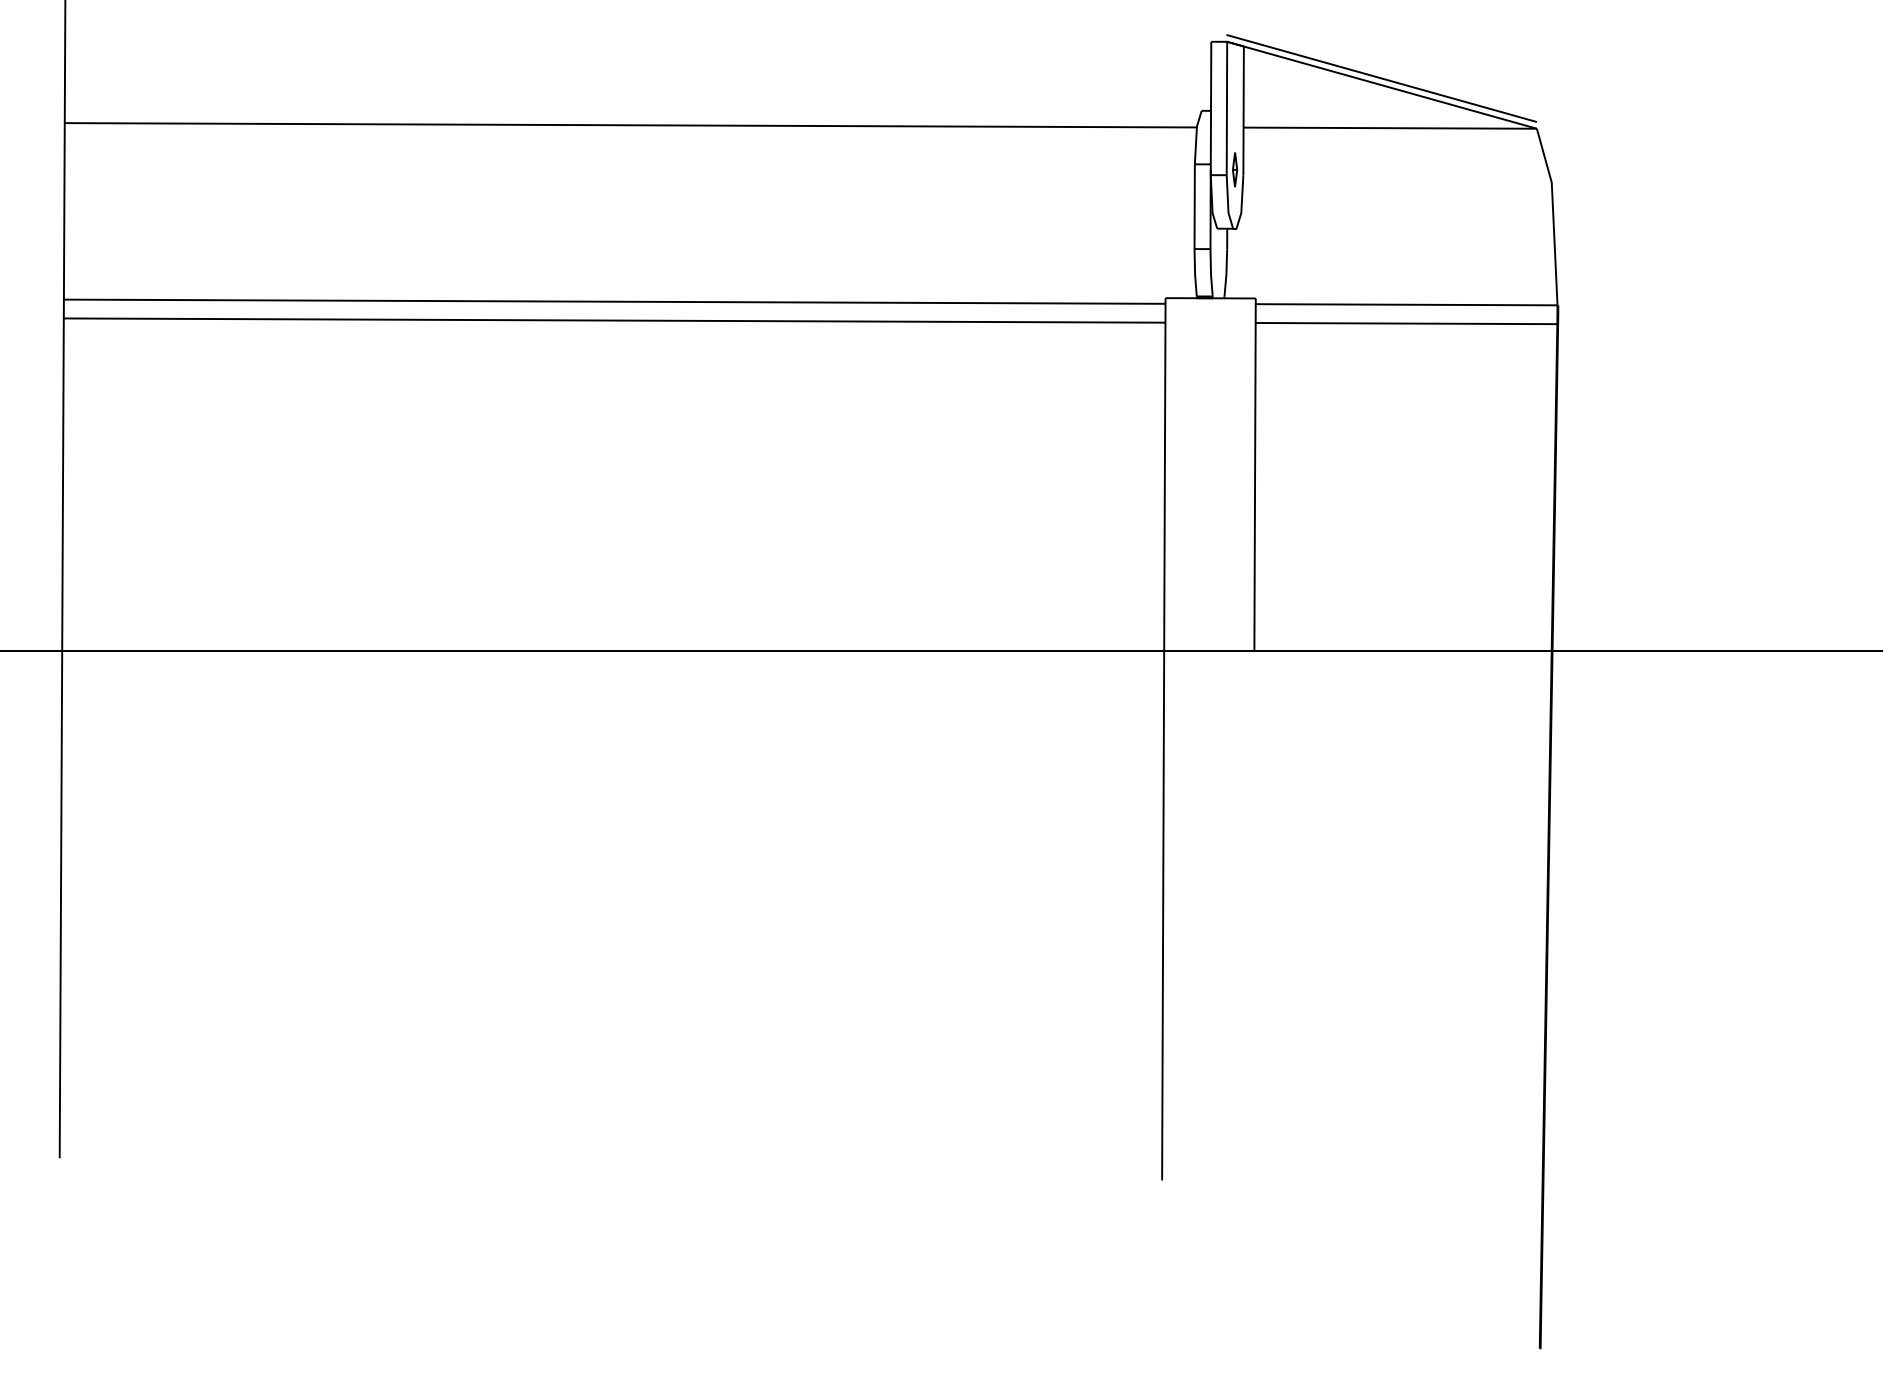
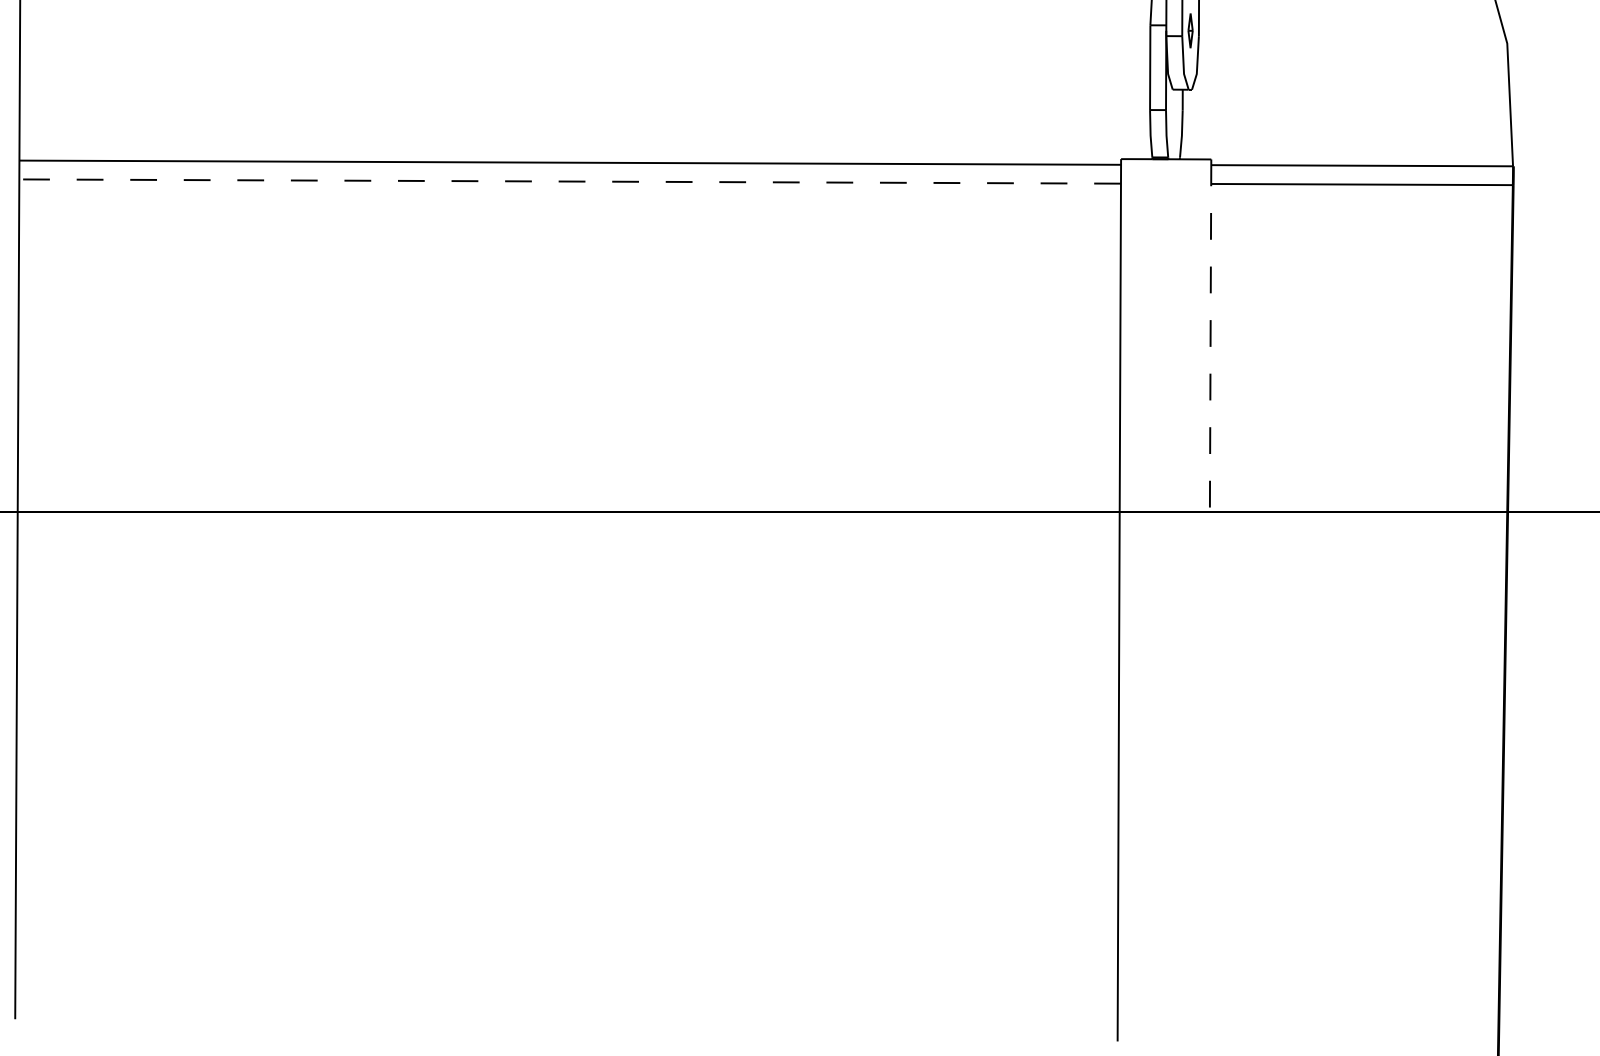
line: (614, 320) -> (570, 181), solid -> dashed
line: (1255, 475) -> (1211, 336), solid -> dashed

